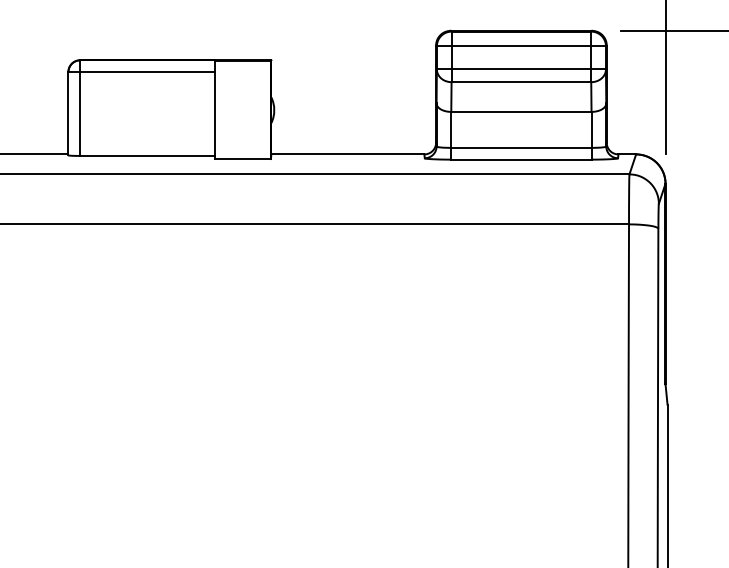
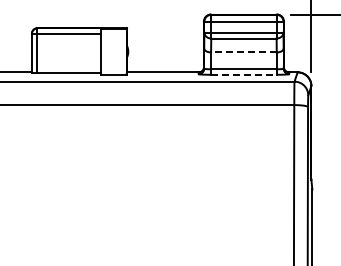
line: (520, 112) -> (243, 52), solid -> dashed
line: (520, 159) -> (243, 74), solid -> dashed

